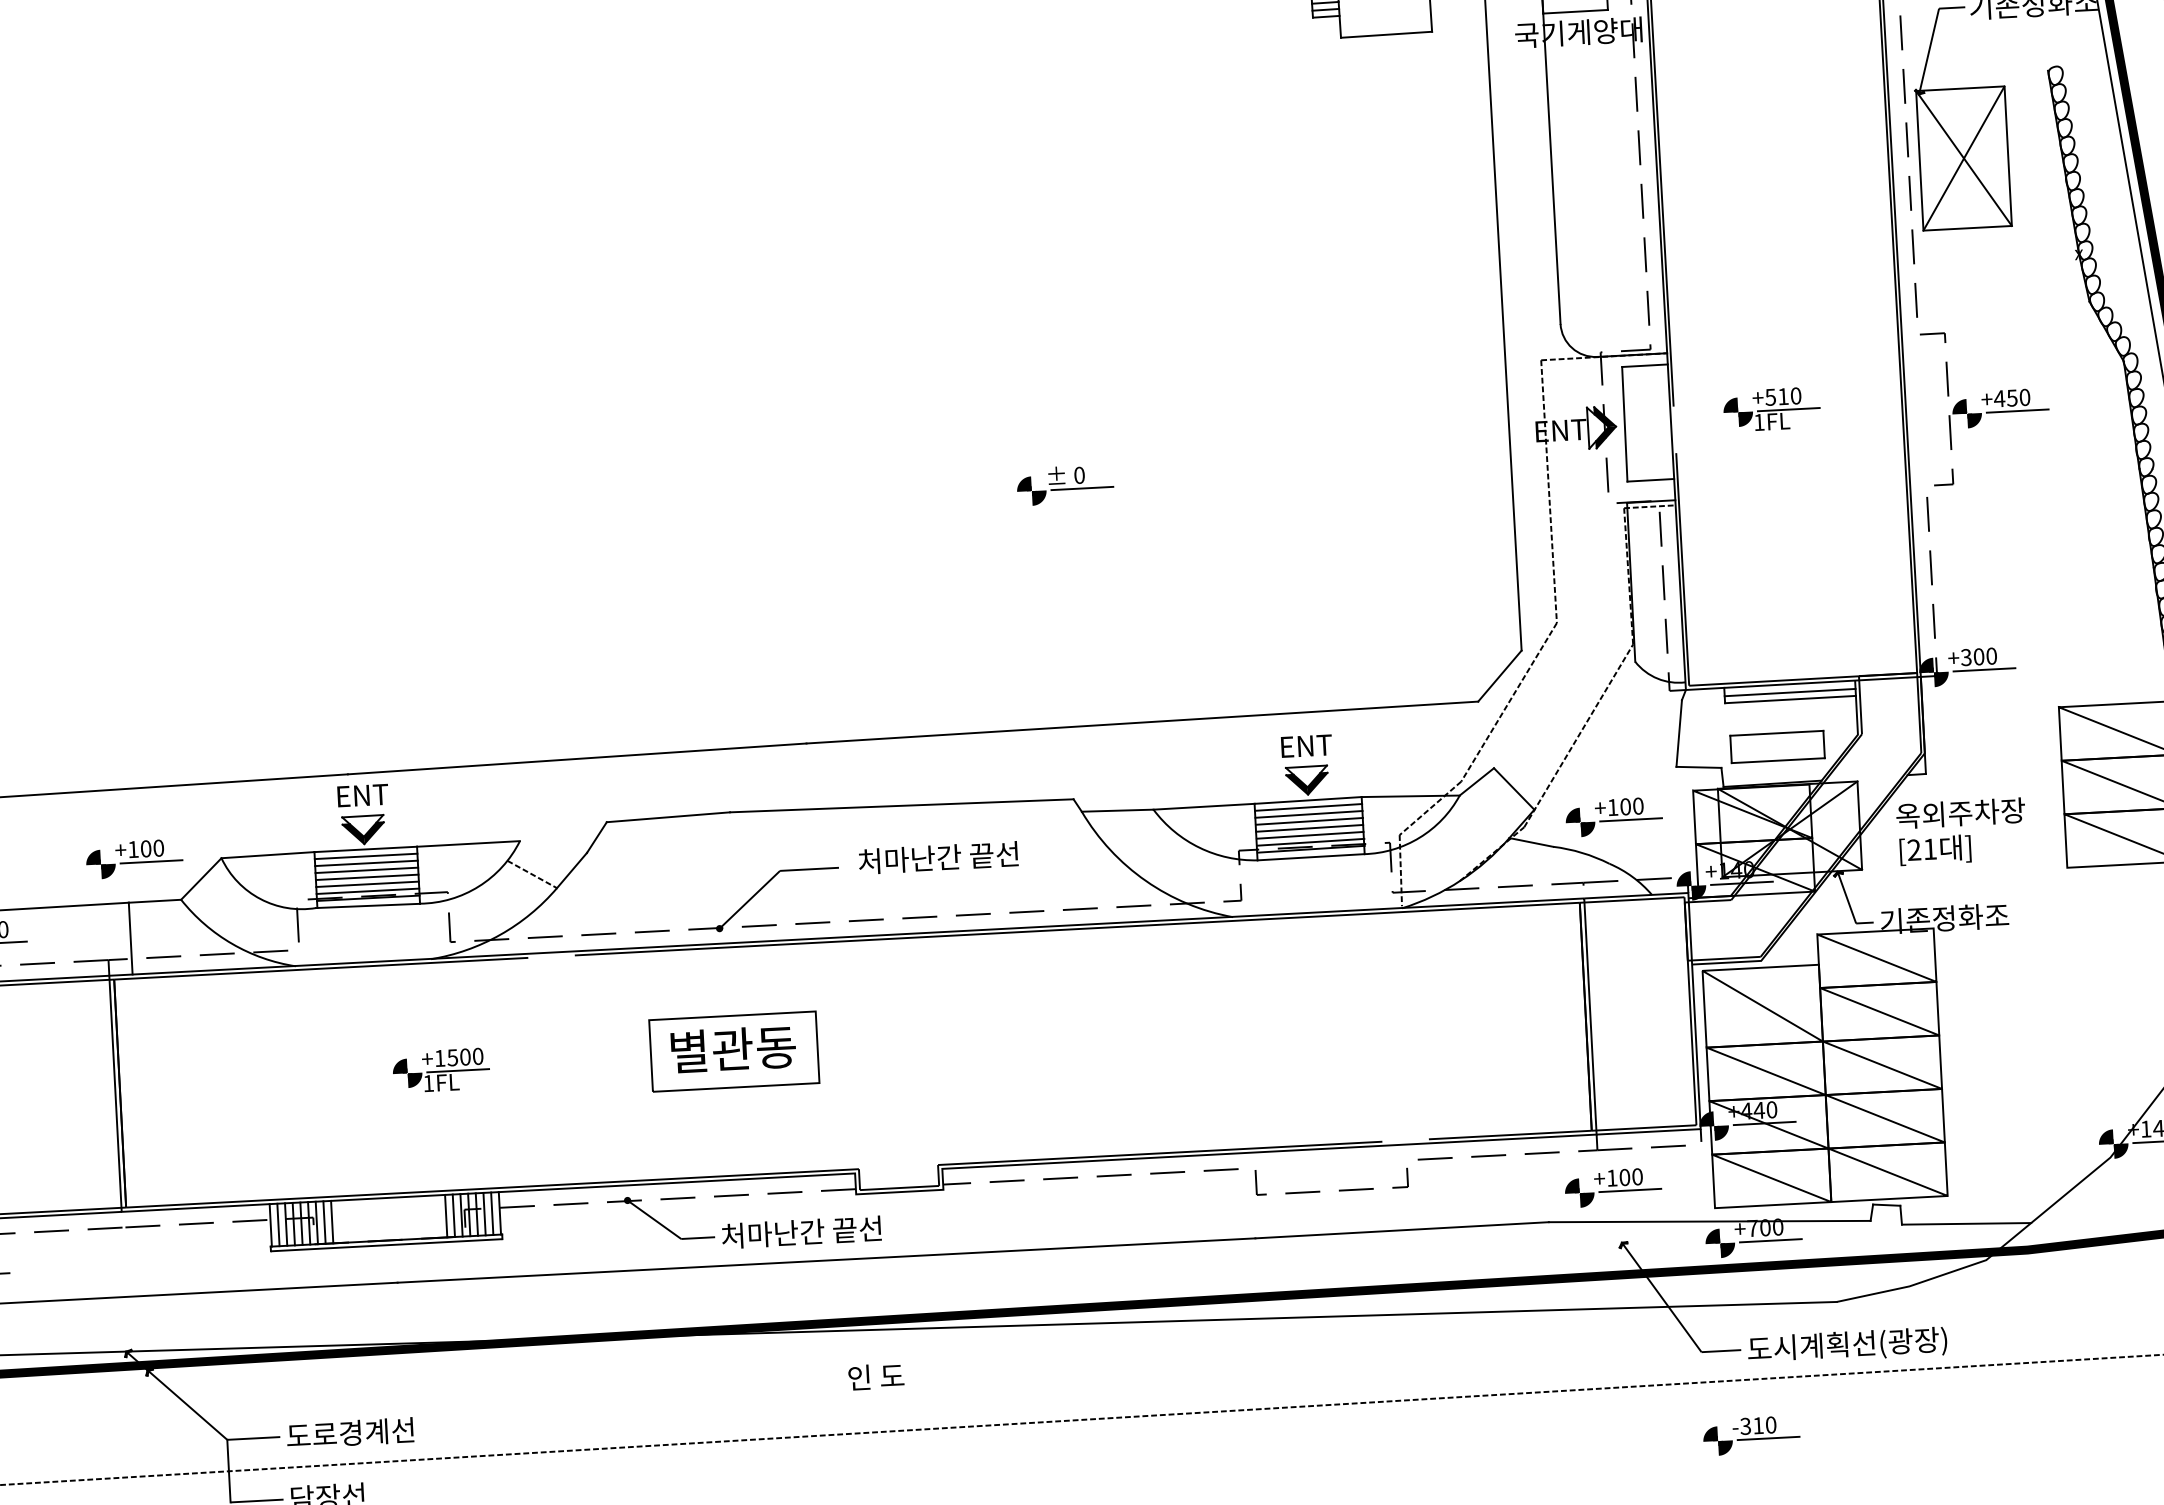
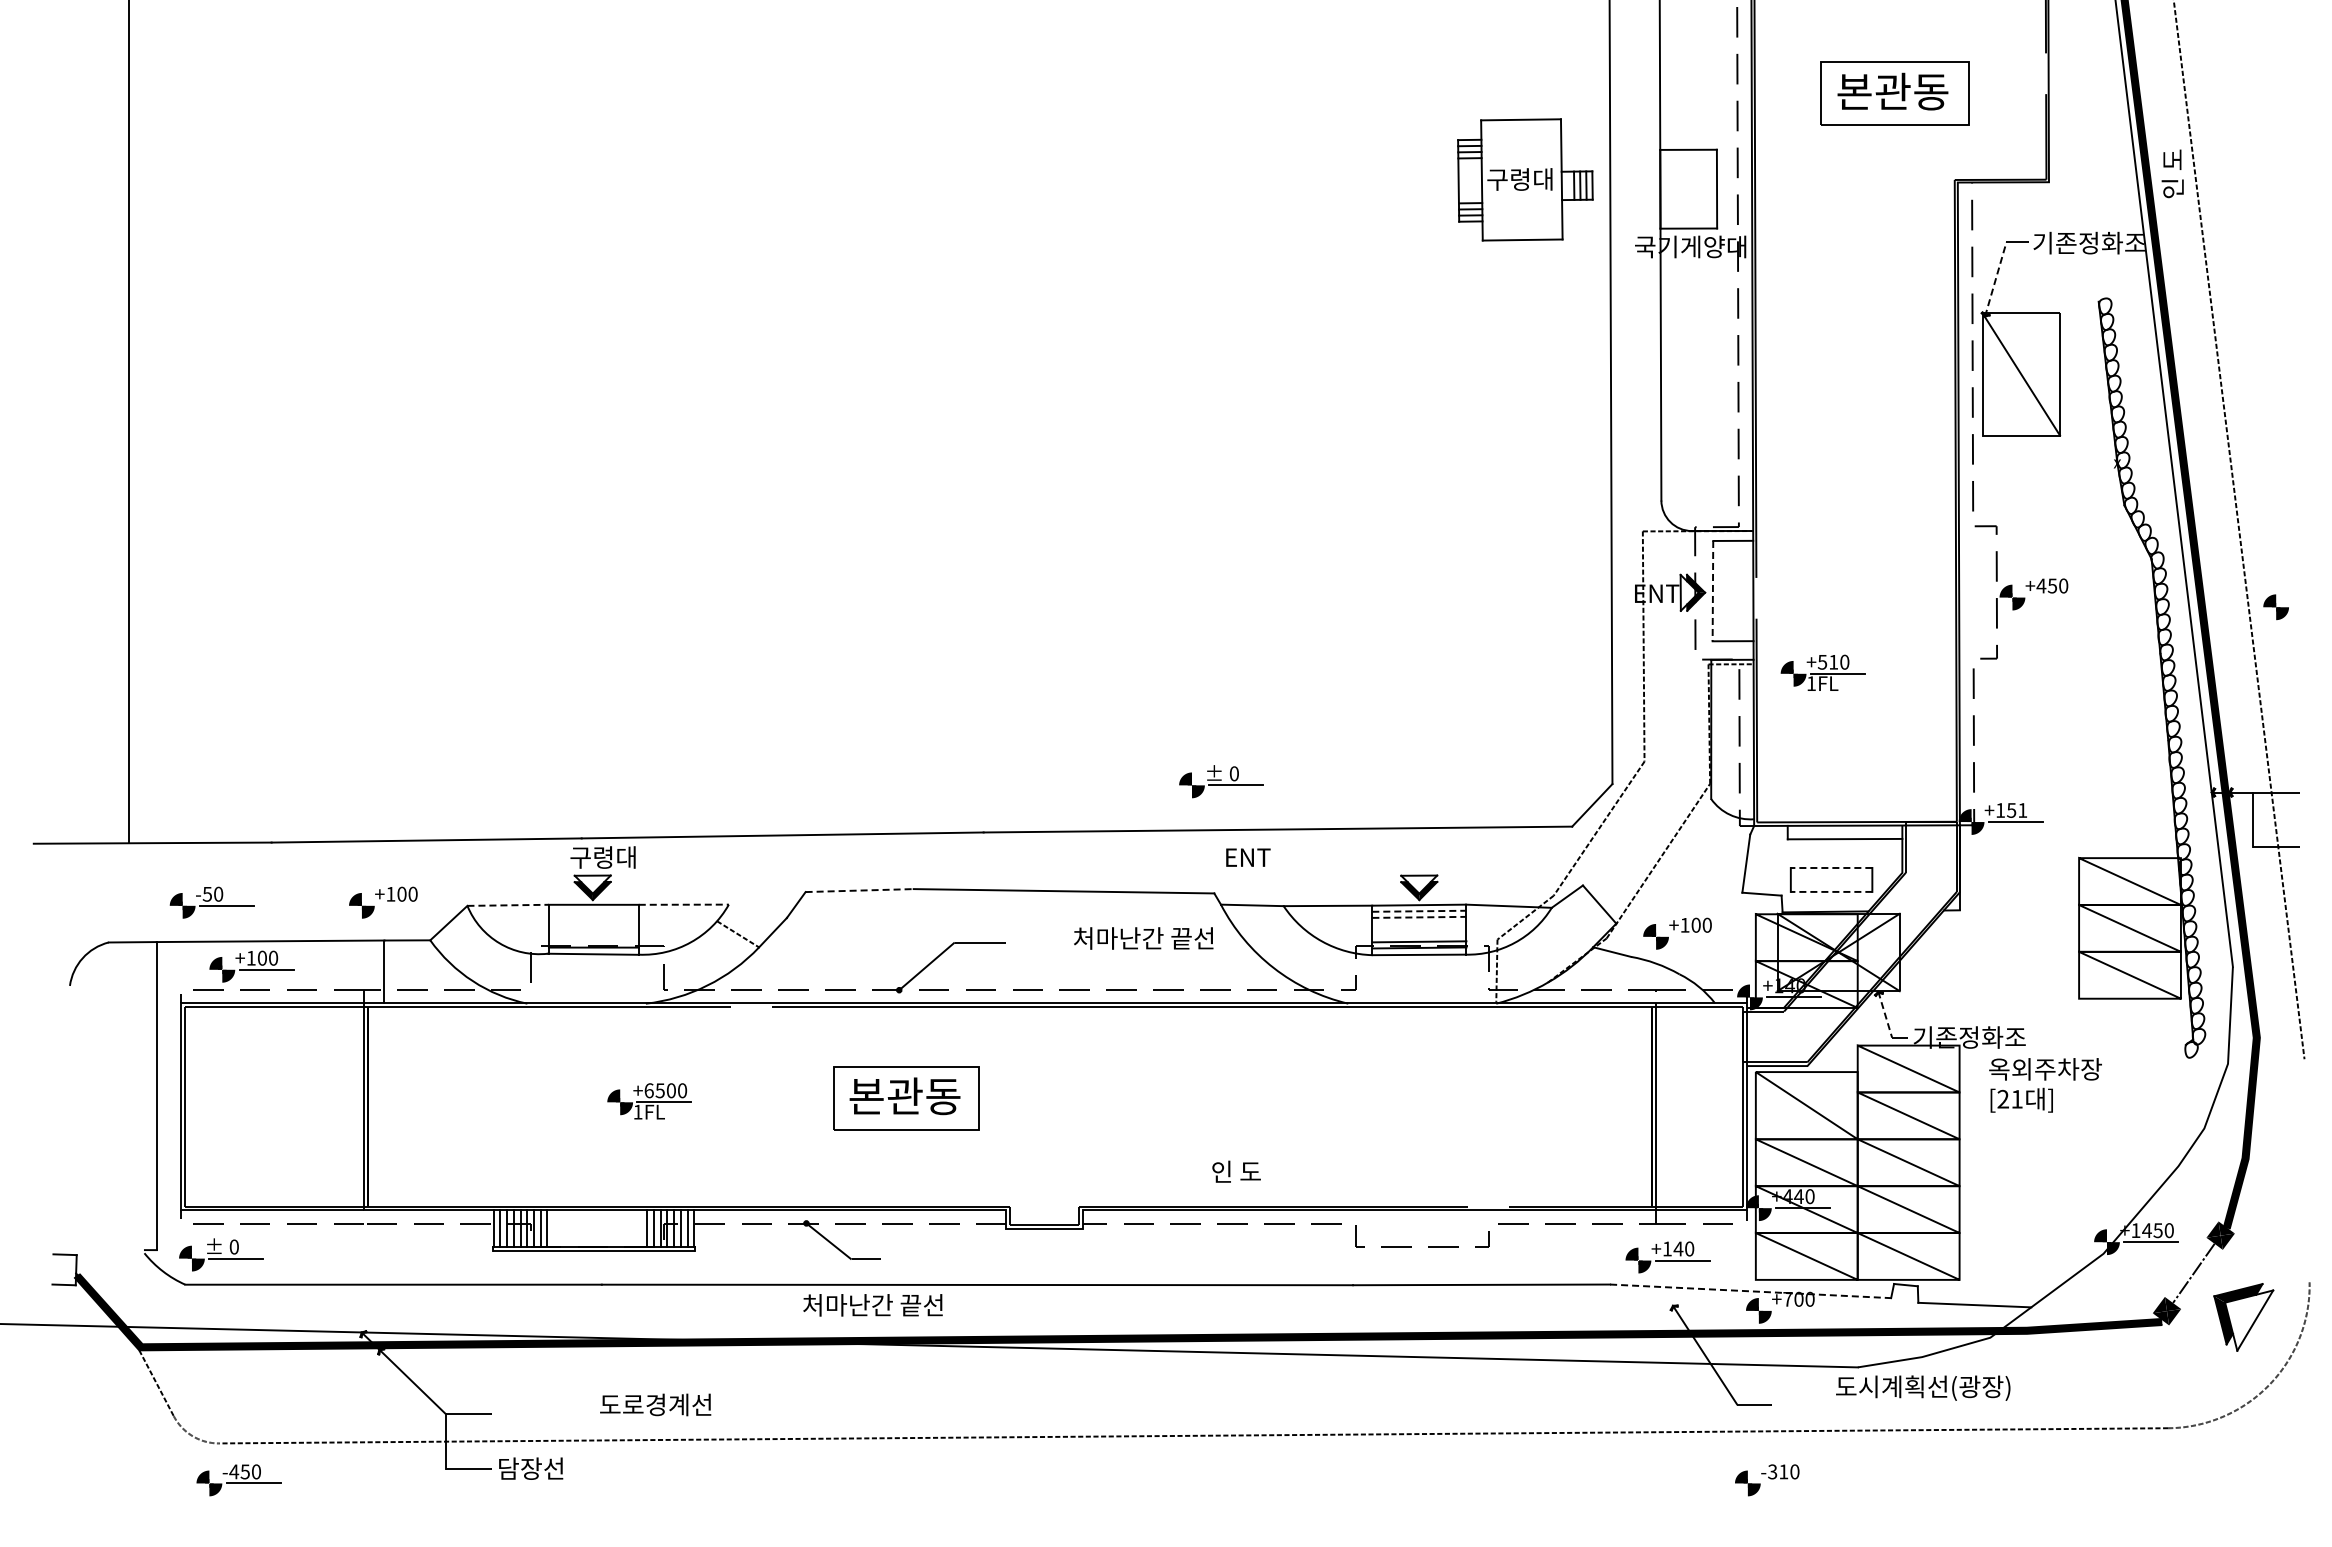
line: (1928, 51) -> (1995, 279), solid -> dashed
line: (1964, 158) -> (2021, 374), removed
part: (1771, 409) -> (1822, 672), moved
line: (2017, 411) -> (2056, 597), removed
line: (1624, 424) -> (1712, 591), solid -> dashed
part: (1065, 484) -> (1221, 781), moved
text: (1978, 656) -> (2011, 810), +300 -> +151
line: (1789, 692) -> (1844, 832), removed
line: (1776, 732) -> (1831, 867), solid -> dashed
text: (1306, 745) -> (1248, 857), moved
line: (1778, 760) -> (1831, 891), solid -> dashed
text: (372, 794) -> (602, 857), ENT -> 구령대
line: (1308, 807) -> (1419, 911), solid -> dashed
line: (1309, 814) -> (1419, 917), solid -> dashed
line: (669, 817) -> (860, 890), solid -> dashed
line: (1631, 819) -> (1700, 936), removed
line: (1309, 821) -> (1419, 923), removed
line: (1310, 828) -> (1419, 929), removed
text: (1961, 831) -> (2045, 1085), moved
line: (1310, 835) -> (1419, 935), removed
line: (469, 843) -> (684, 904), solid -> dashed
line: (268, 855) -> (508, 905), solid -> dashed
line: (365, 855) -> (593, 910), removed
text: (938, 857) -> (1143, 938), moved
line: (151, 861) -> (406, 905), removed
line: (366, 863) -> (593, 917), removed
line: (366, 870) -> (593, 923), removed
line: (366, 877) -> (593, 929), removed
line: (367, 884) -> (593, 935), removed
line: (367, 891) -> (593, 941), removed
line: (1847, 898) -> (1885, 1015), solid -> dashed
text: (688, 1050) -> (866, 1095), 별관동 -> 본관동
text: (439, 1058) -> (648, 1090), +1500 -> +6500
text: (1624, 1176) -> (1678, 1248), +100 -> +140
line: (1709, 1221) -> (1750, 1291), solid -> dashed
text: (801, 1232) -> (872, 1305), moved
line: (1771, 1240) -> (1803, 1310), removed
text: (1847, 1345) -> (1923, 1387), moved
text: (876, 1376) -> (1236, 1171), moved
text: (350, 1432) -> (655, 1404), moved
line: (1769, 1438) -> (1792, 1483), removed

